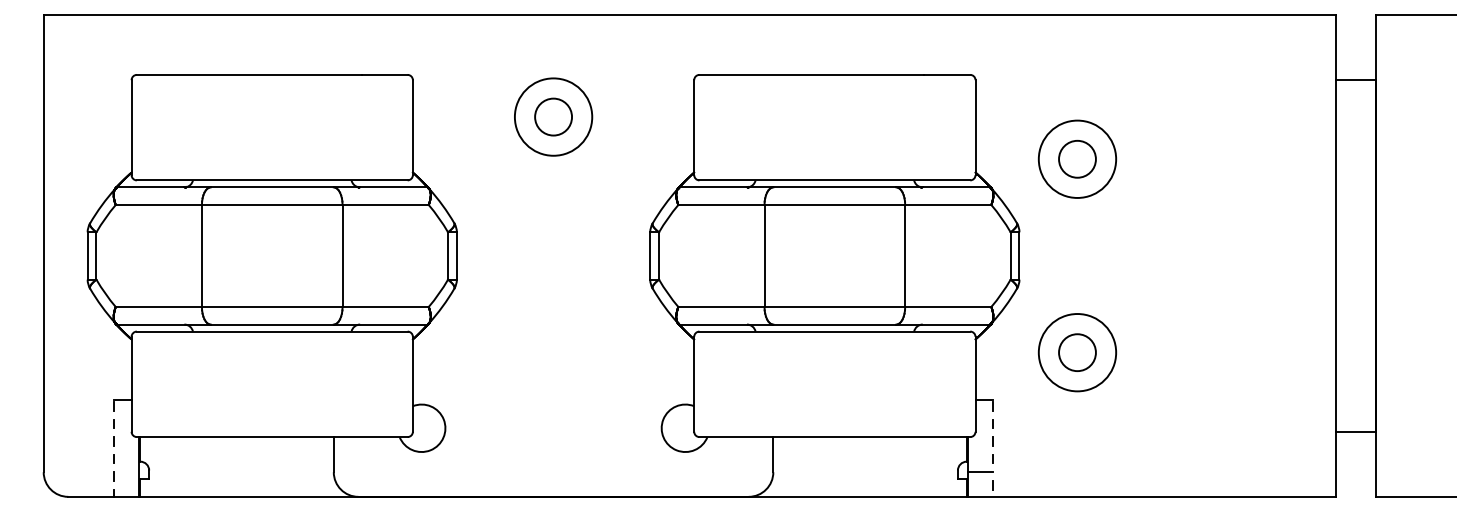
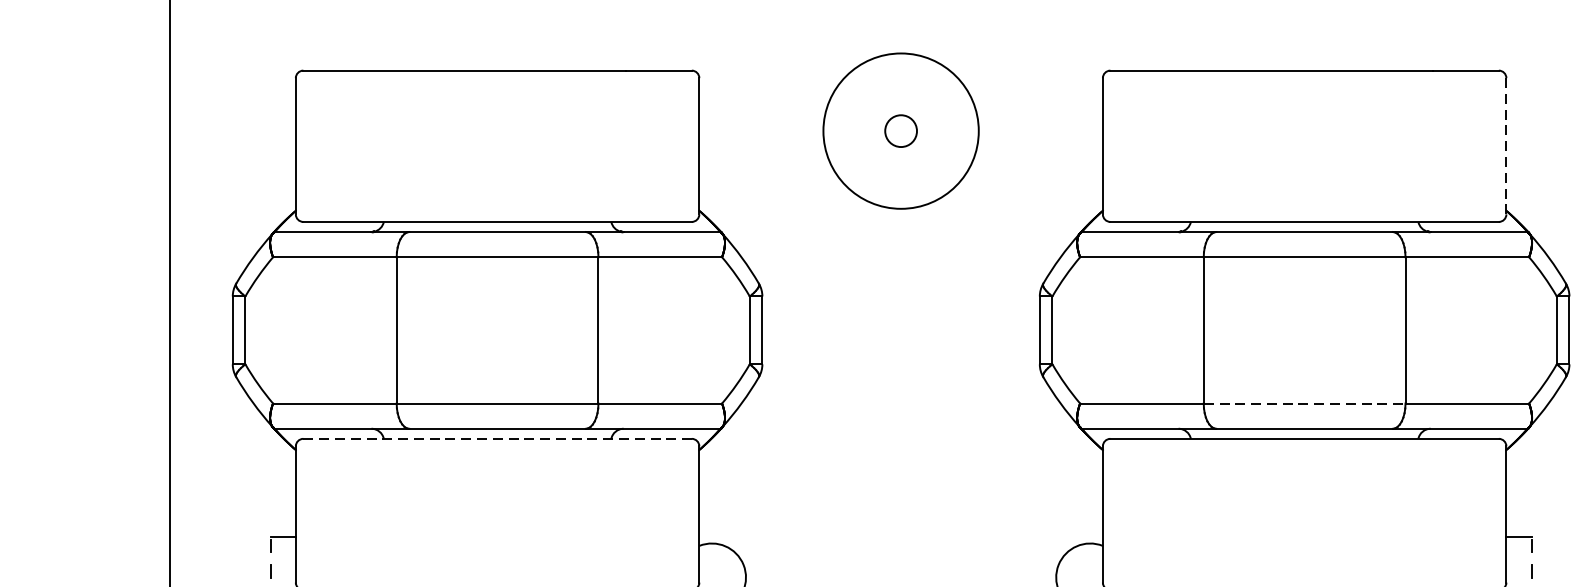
circle: (553, 116) -> (901, 130), size x0.6
circle: (553, 116) -> (901, 130), size x1.4
line: (975, 127) -> (1506, 146), solid -> dashed
line: (835, 306) -> (1305, 402), solid -> dashed
line: (272, 331) -> (497, 438), solid -> dashed

